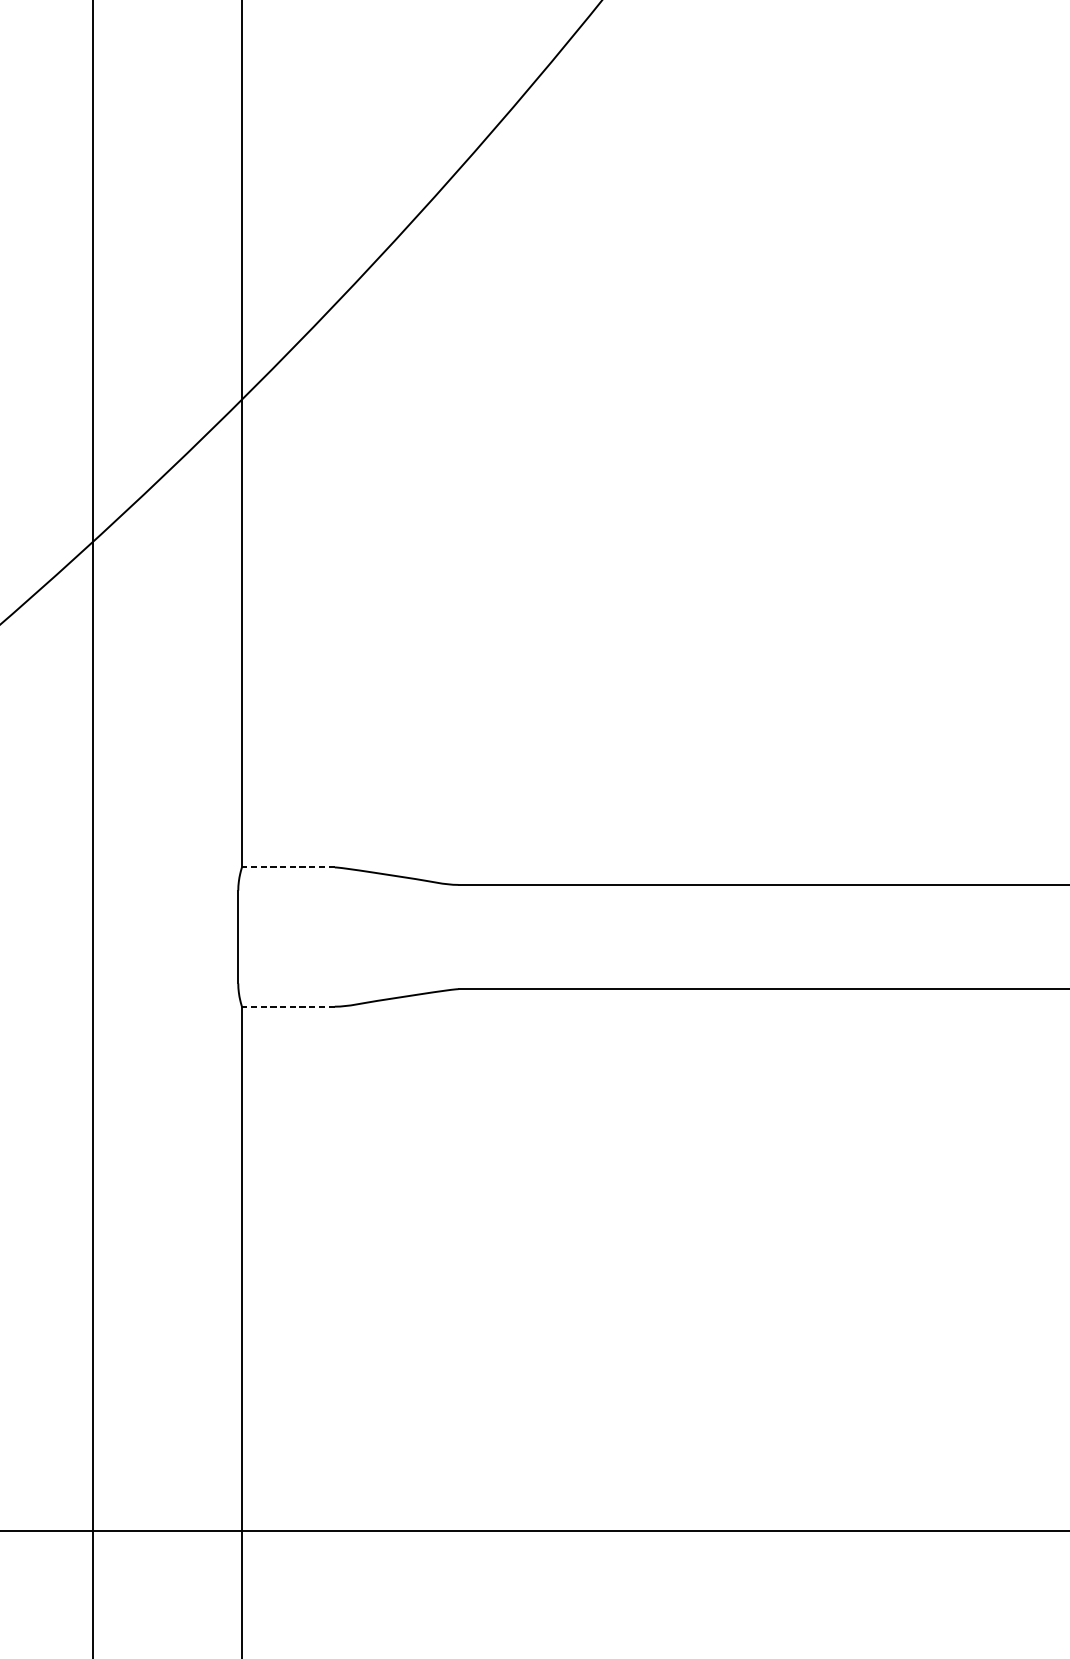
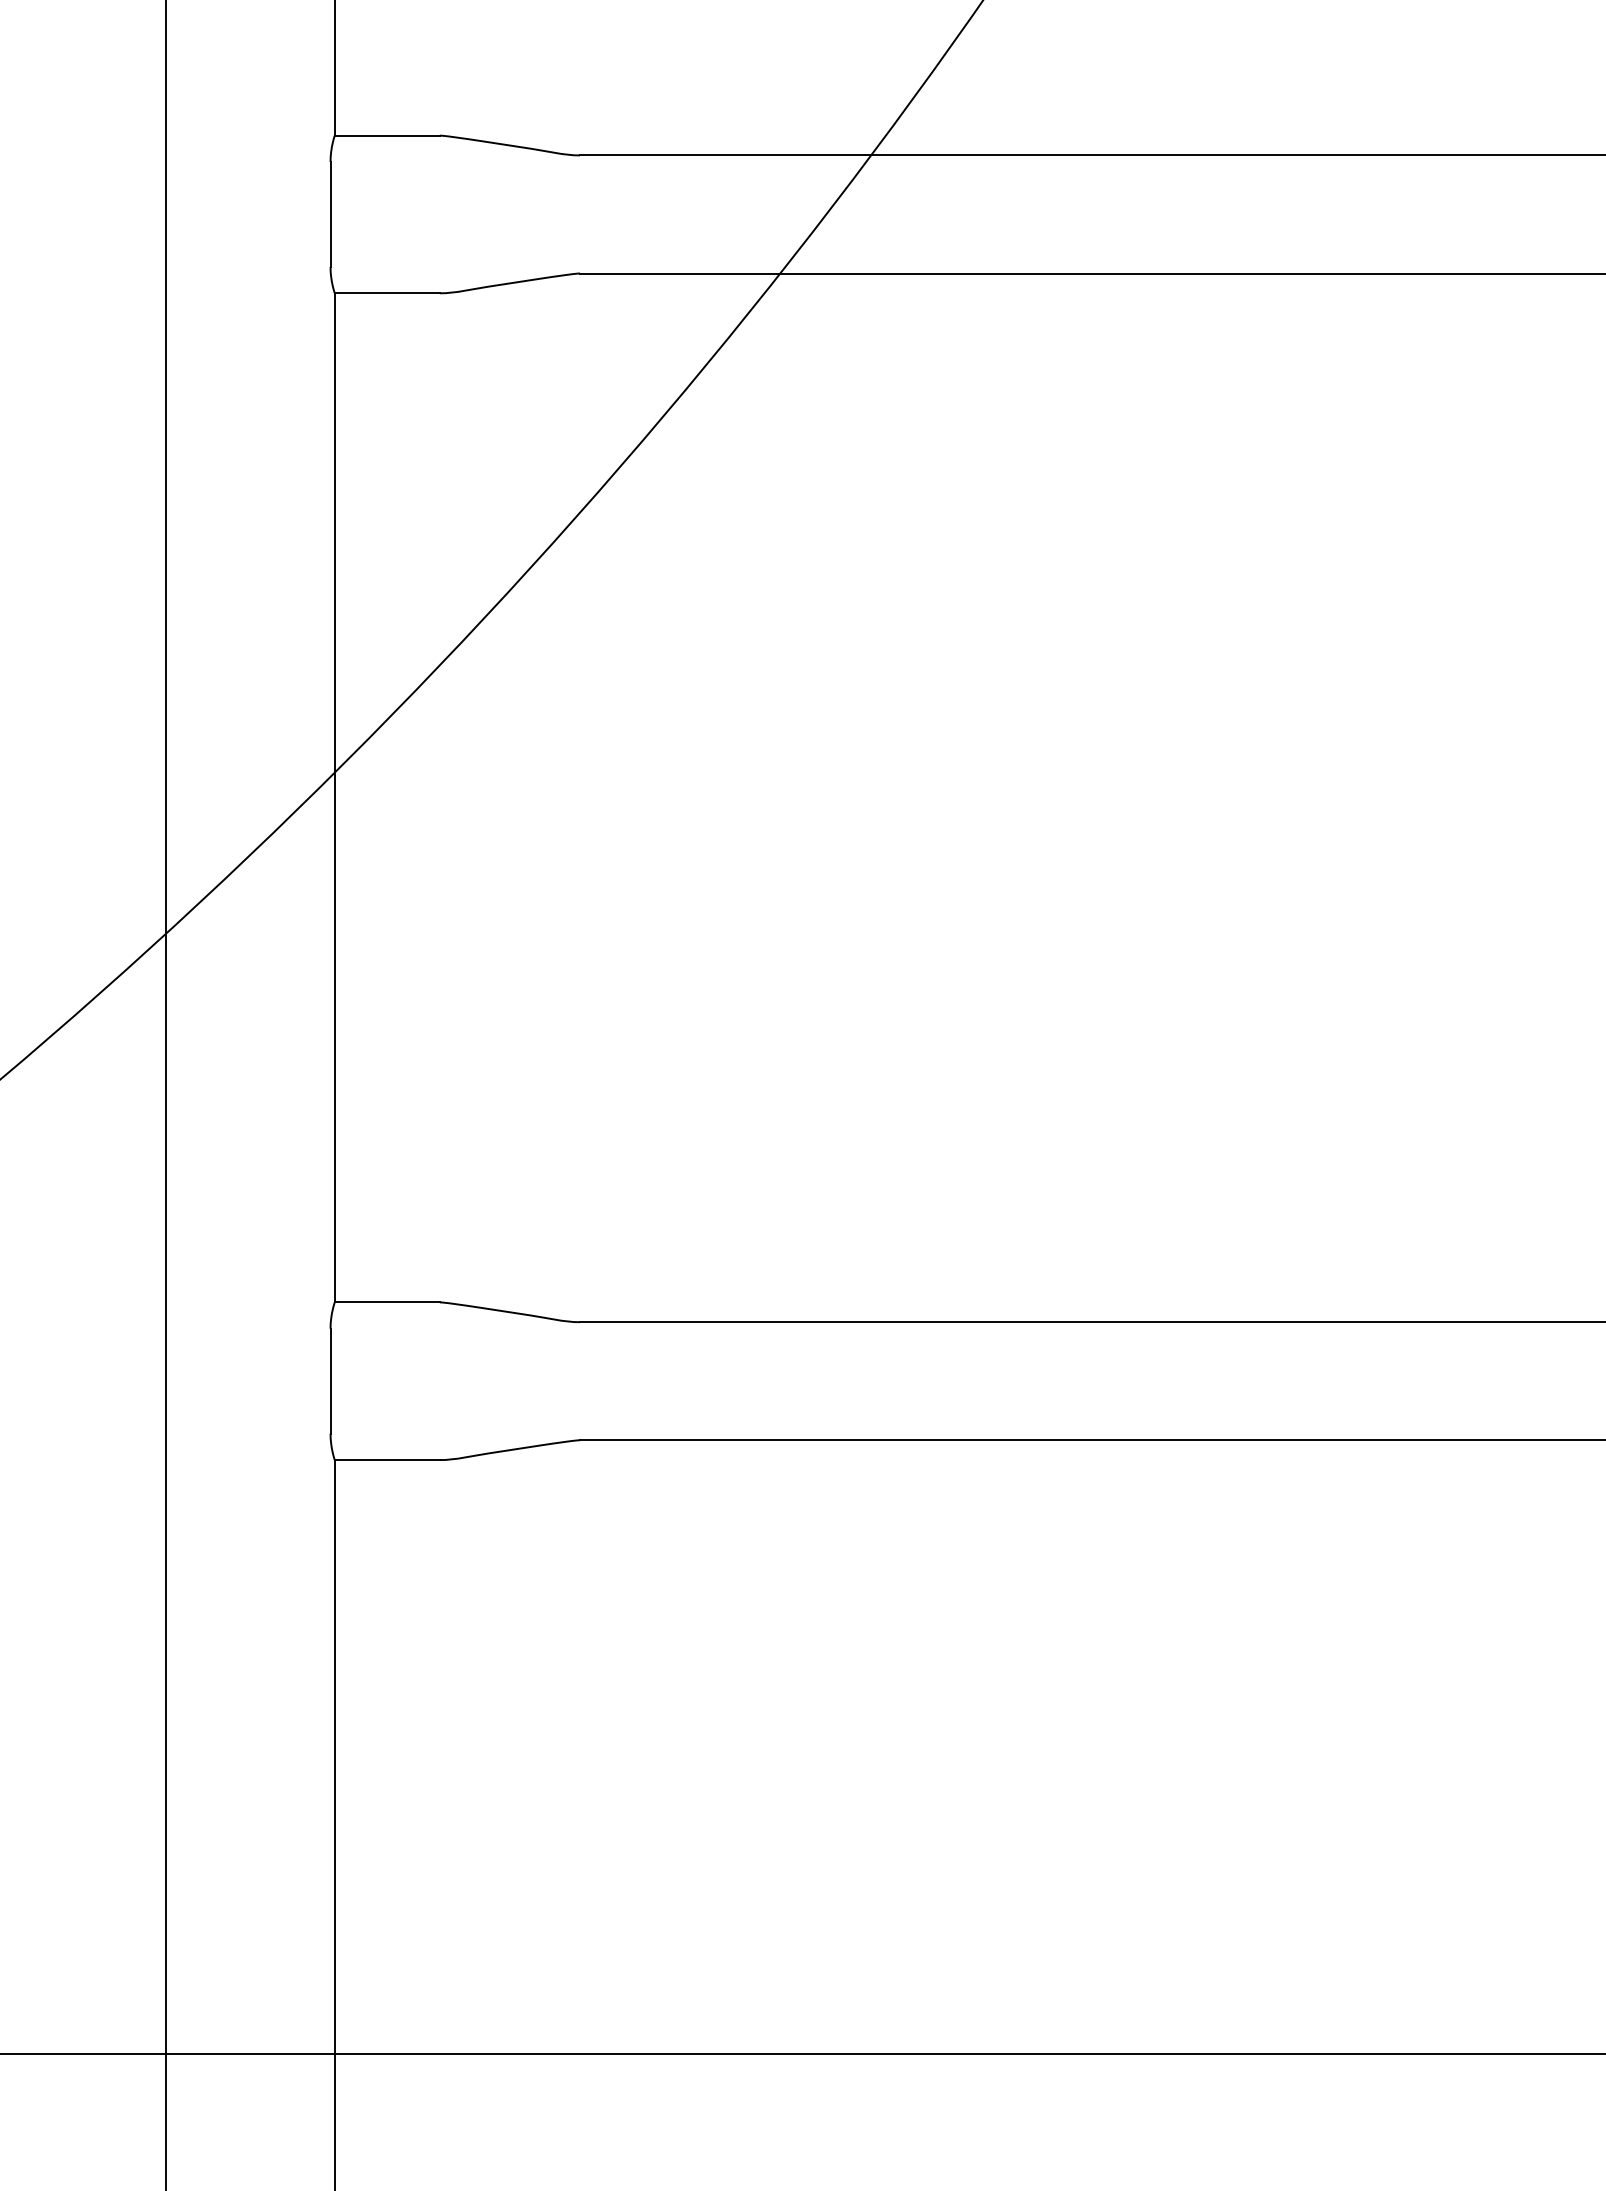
line: (288, 867) -> (387, 1302), dashed -> solid
line: (288, 1007) -> (387, 1460), dashed -> solid

